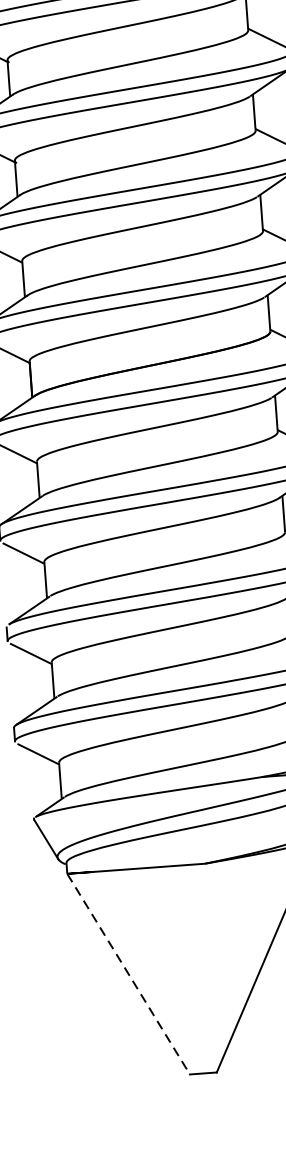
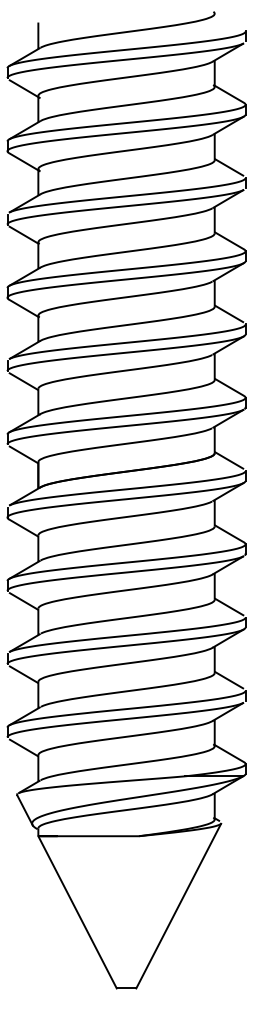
line: (128, 974) -> (77, 912), dashed -> solid

